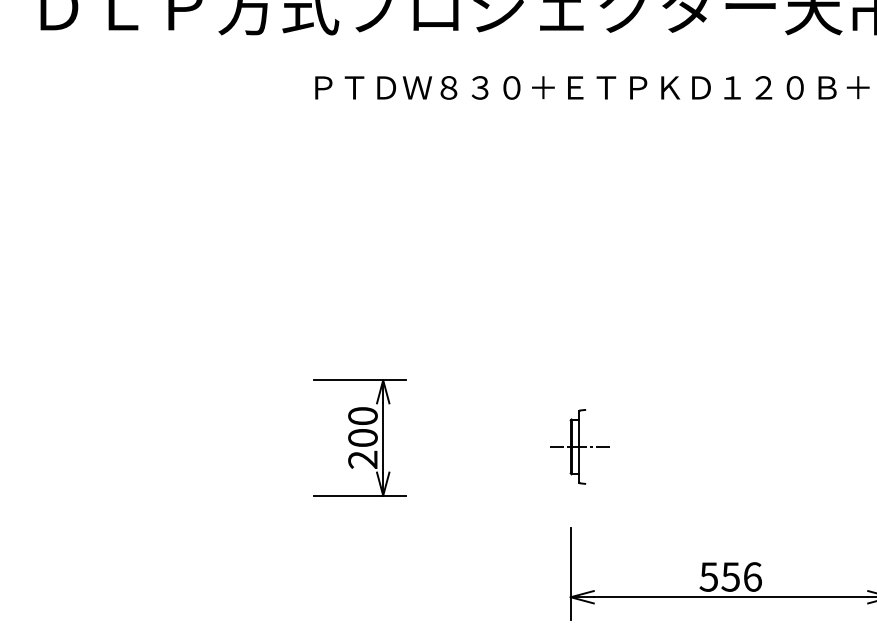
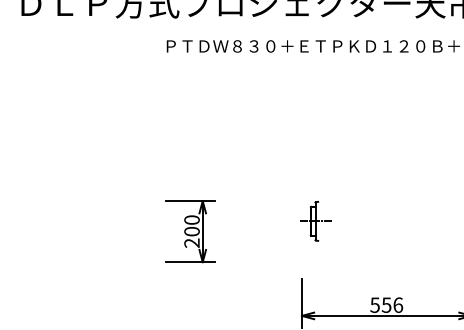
part: (579, 445) -> (315, 220), moved

